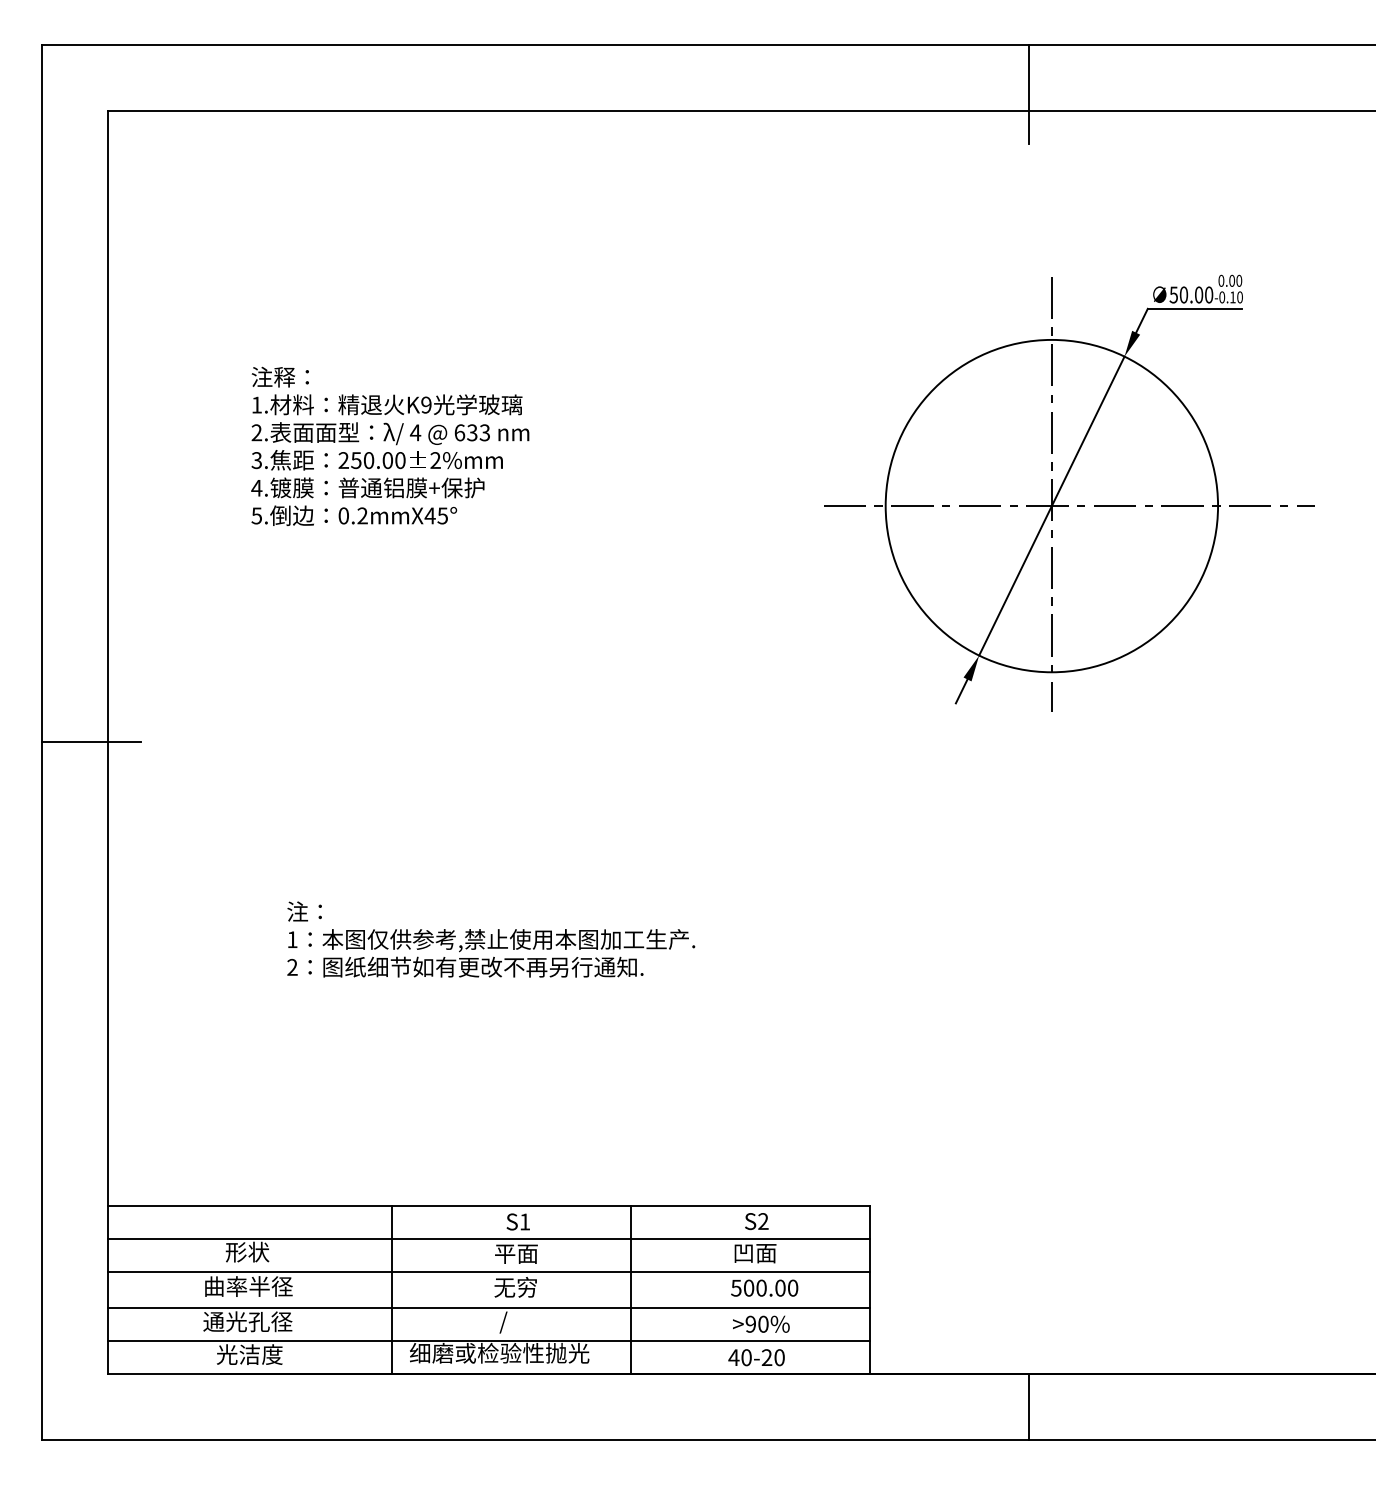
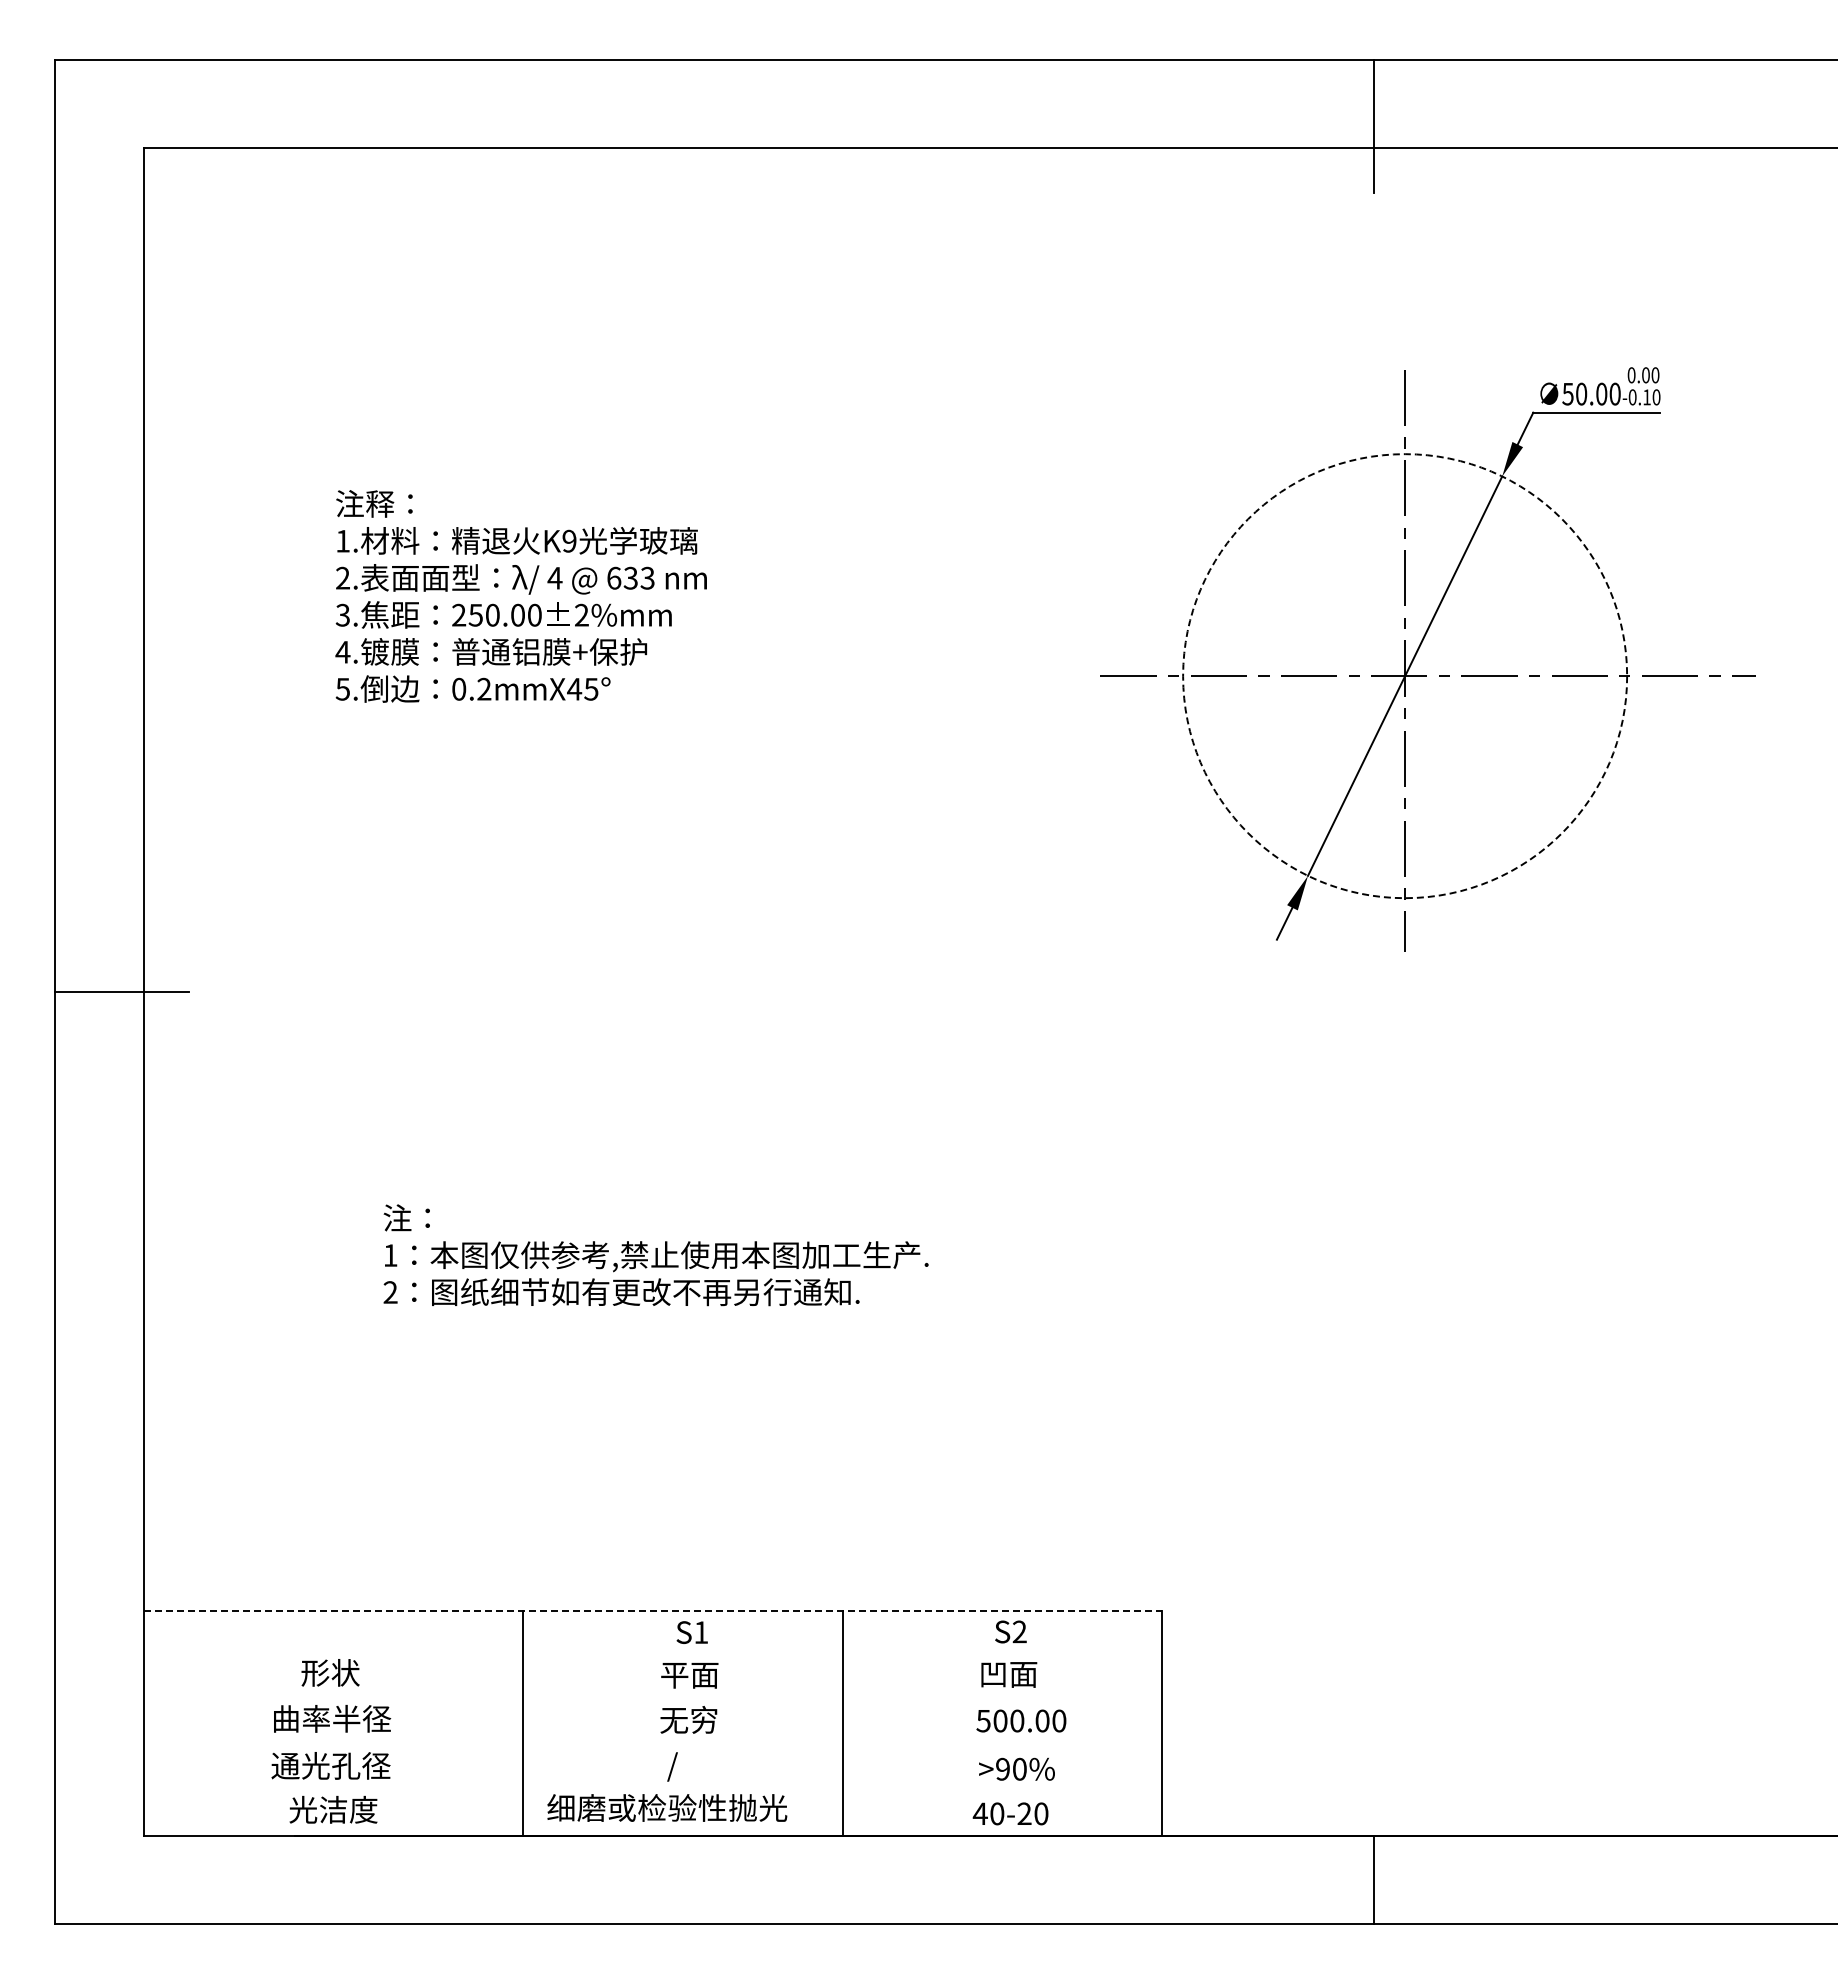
circle: (1052, 506) -> (1405, 676), solid -> dashed
line: (489, 1205) -> (653, 1610), solid -> dashed
line: (489, 1239) -> (653, 1655), removed
line: (489, 1271) -> (653, 1698), removed
line: (489, 1307) -> (653, 1746), removed
line: (489, 1340) -> (653, 1791), removed

